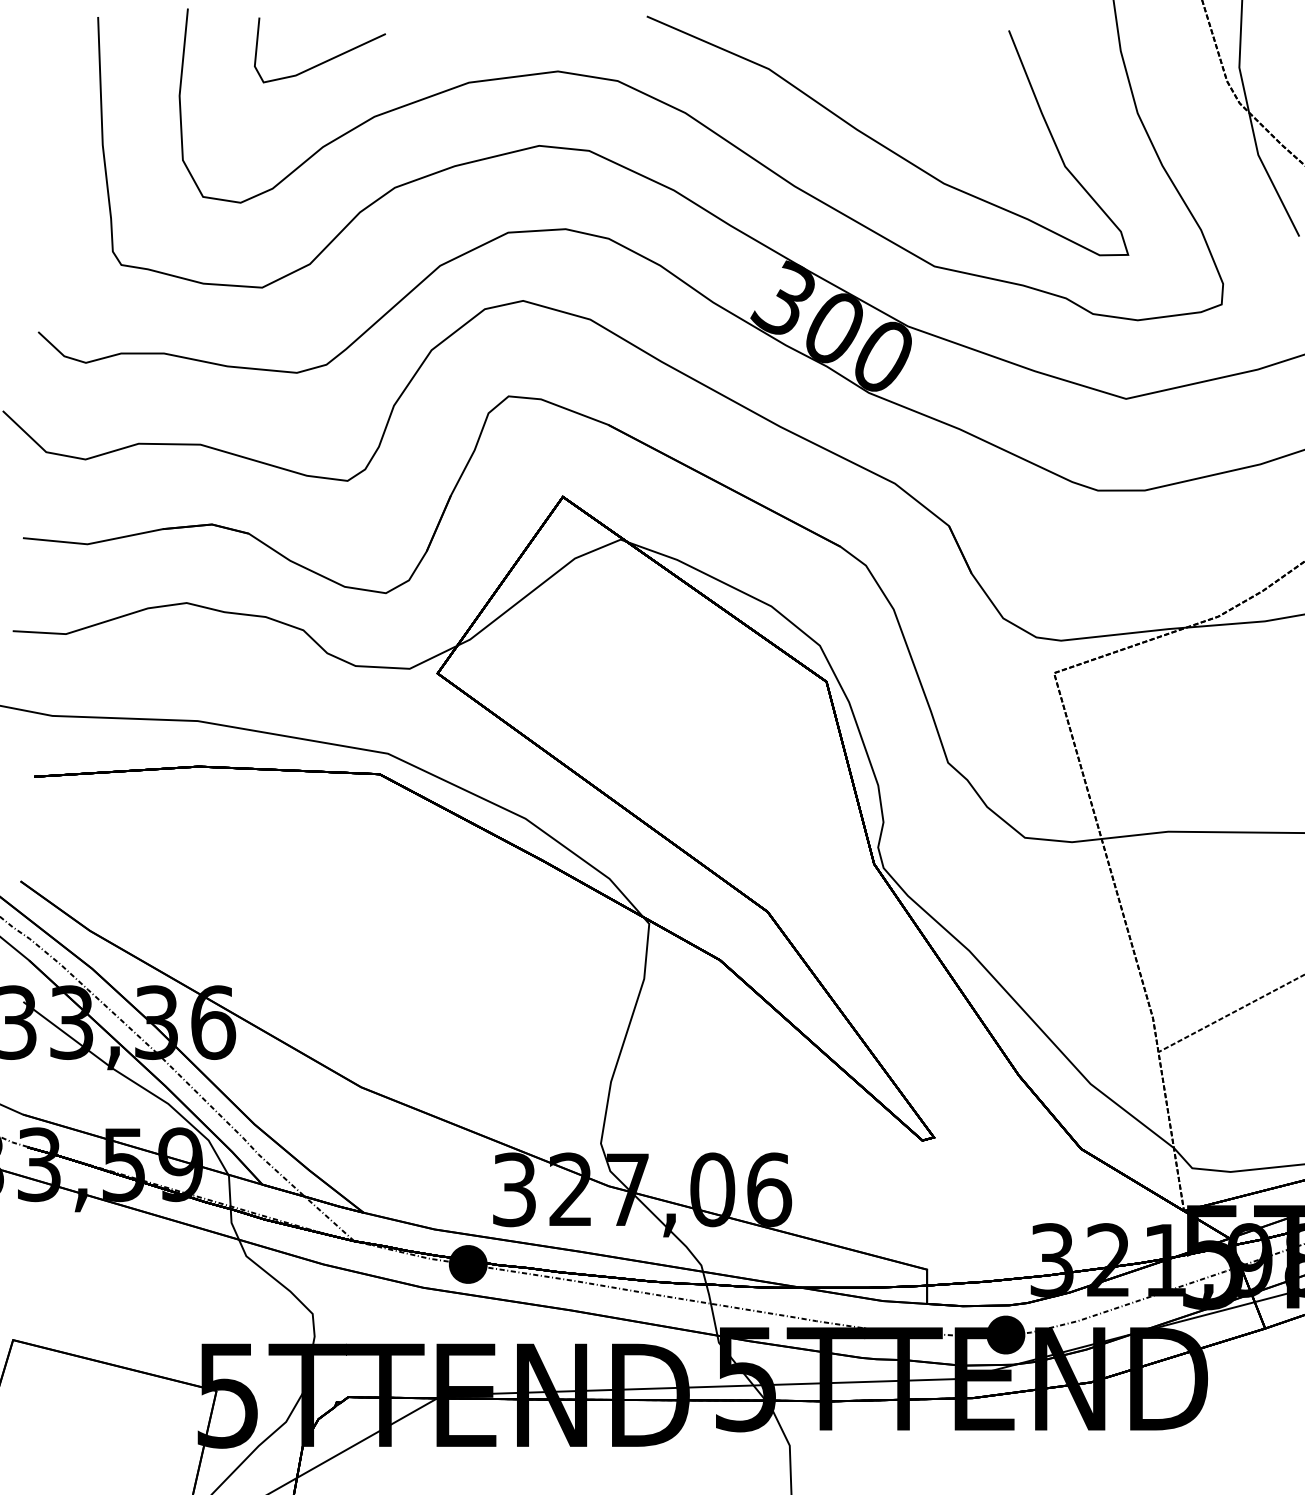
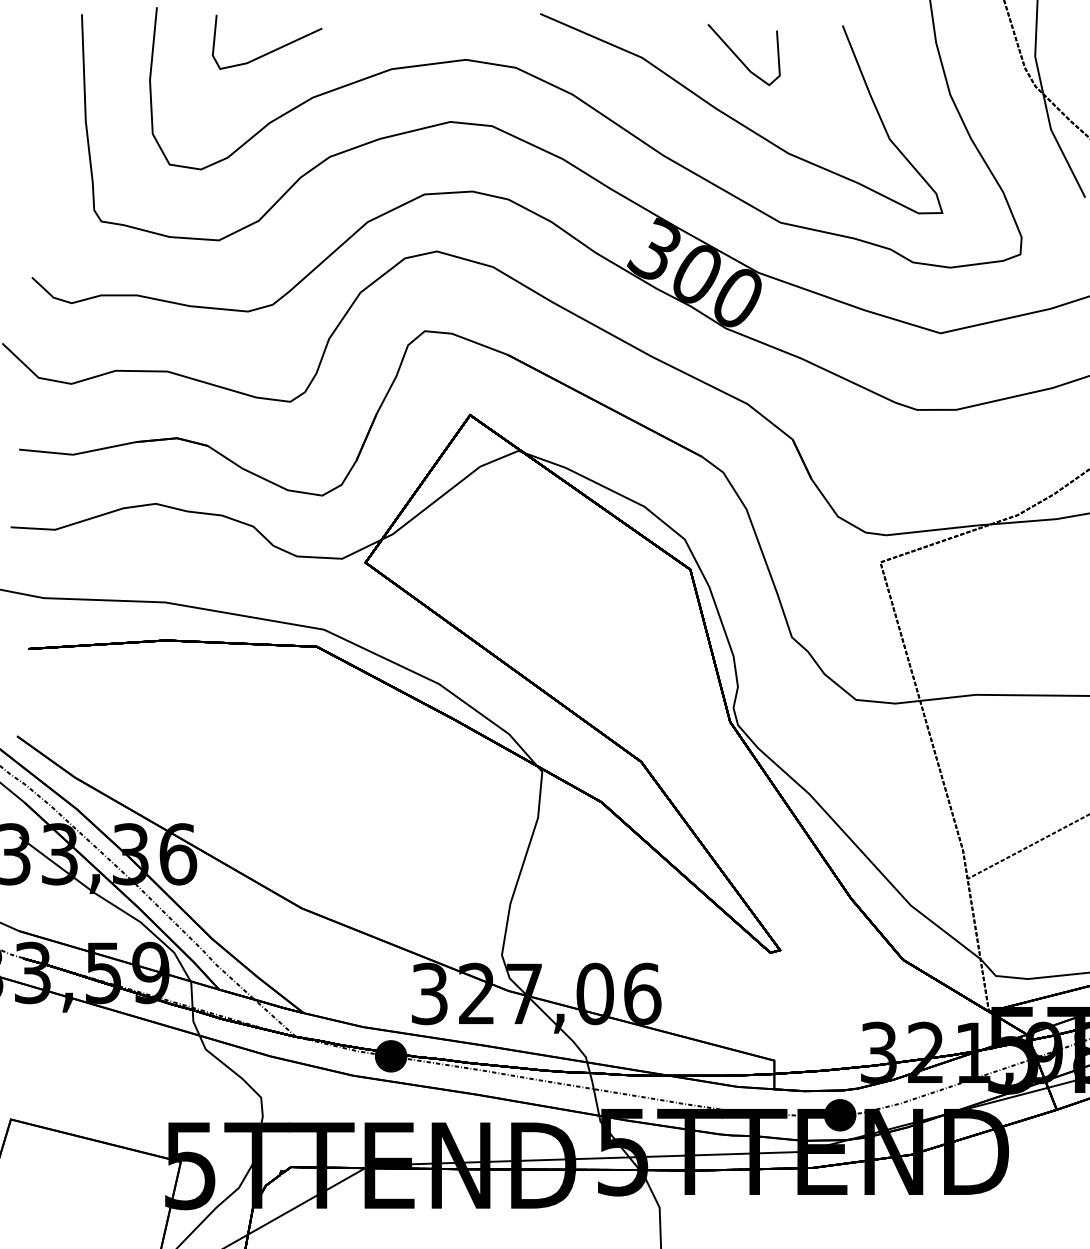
line: (885, 68) -> (739, 57), added

